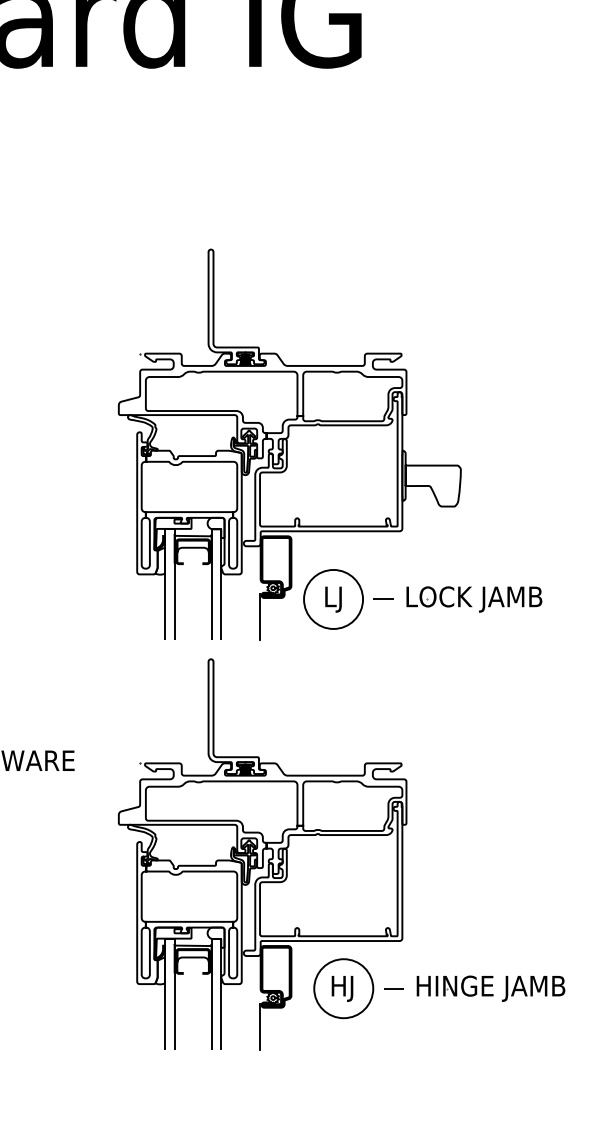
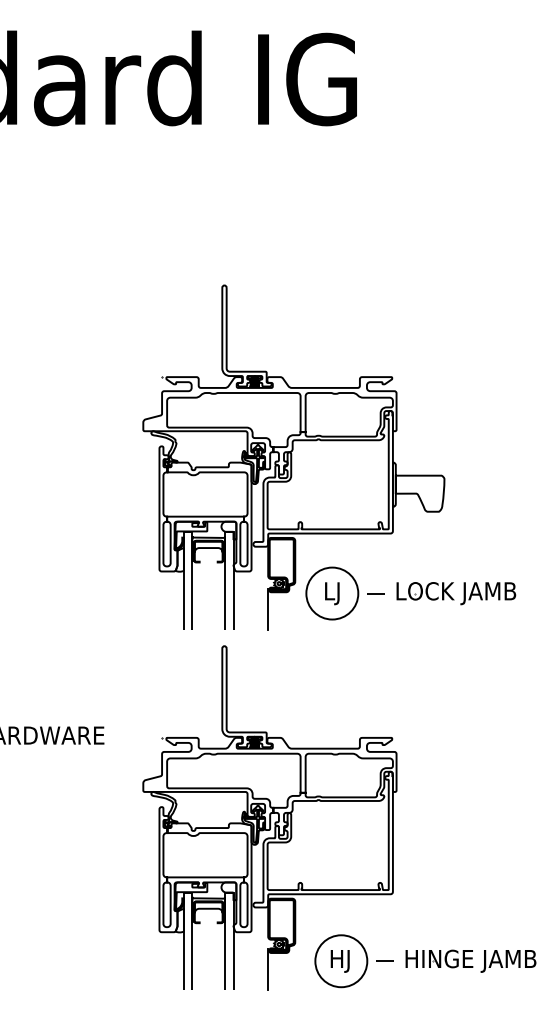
part: (439, 988) -> (425, 961), moved

